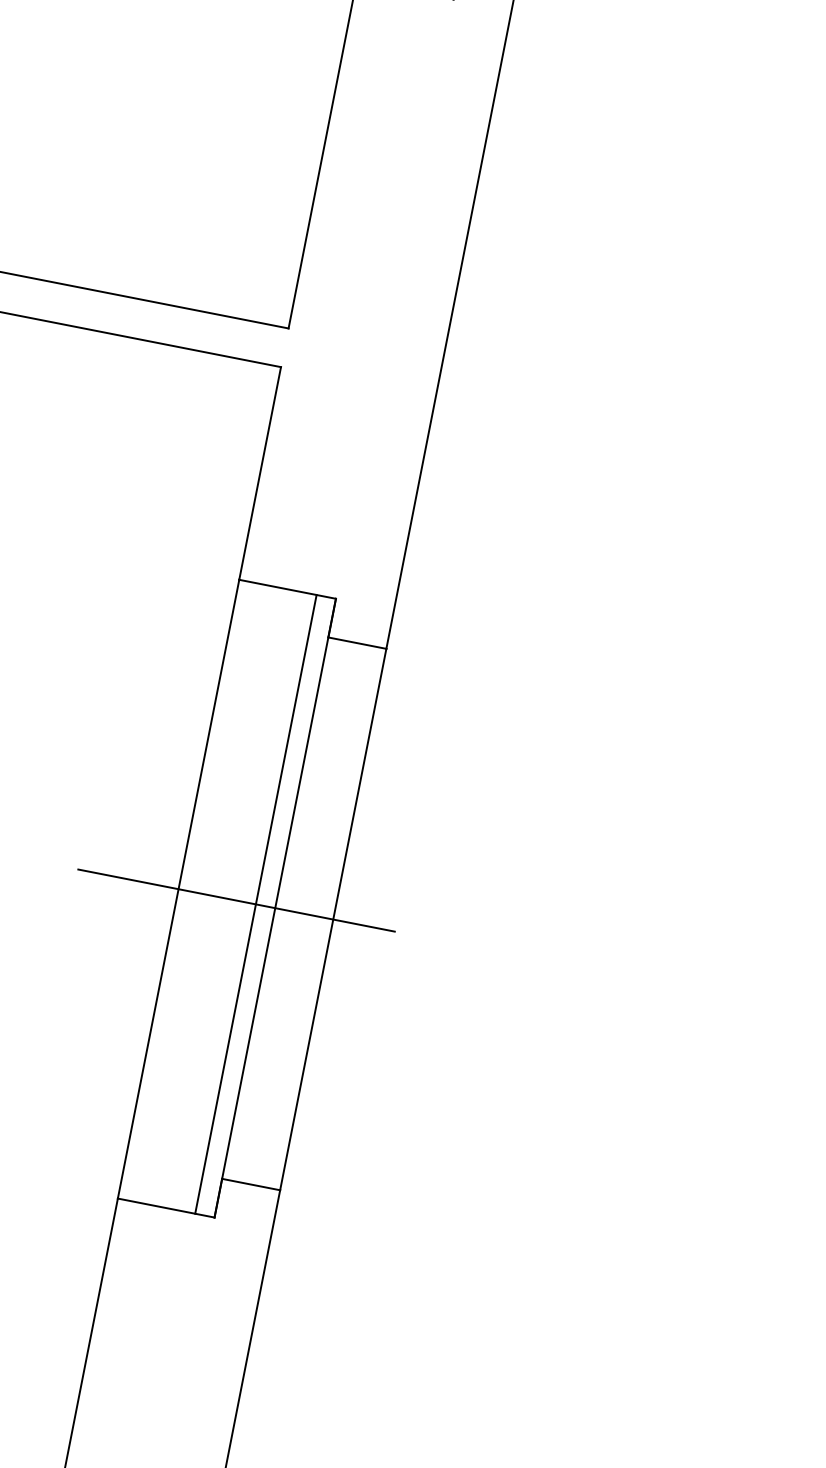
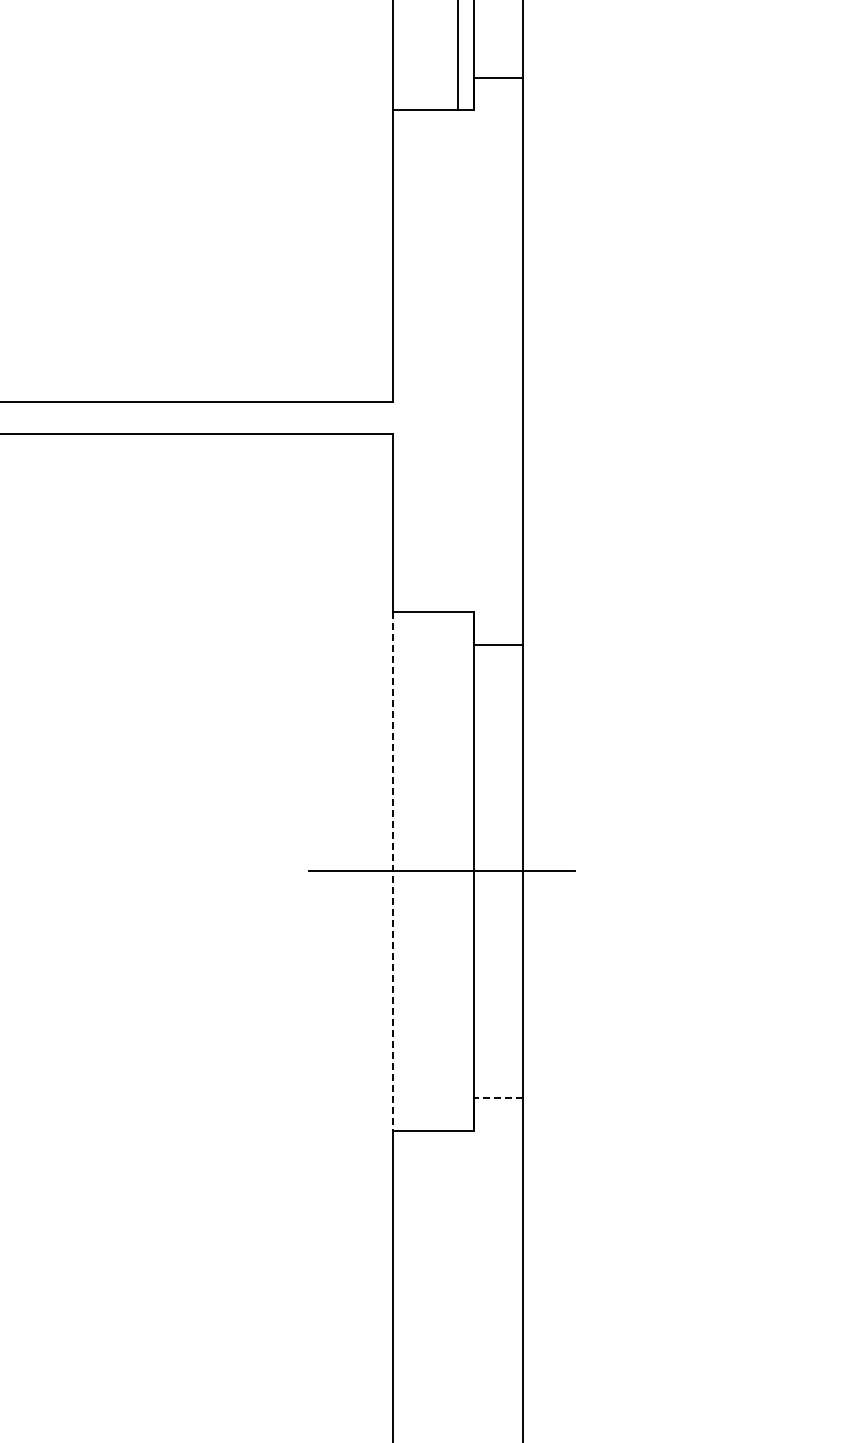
line: (178, 889) -> (393, 871), solid -> dashed
line: (256, 904) -> (458, 871), removed
line: (250, 1184) -> (498, 1098), solid -> dashed

